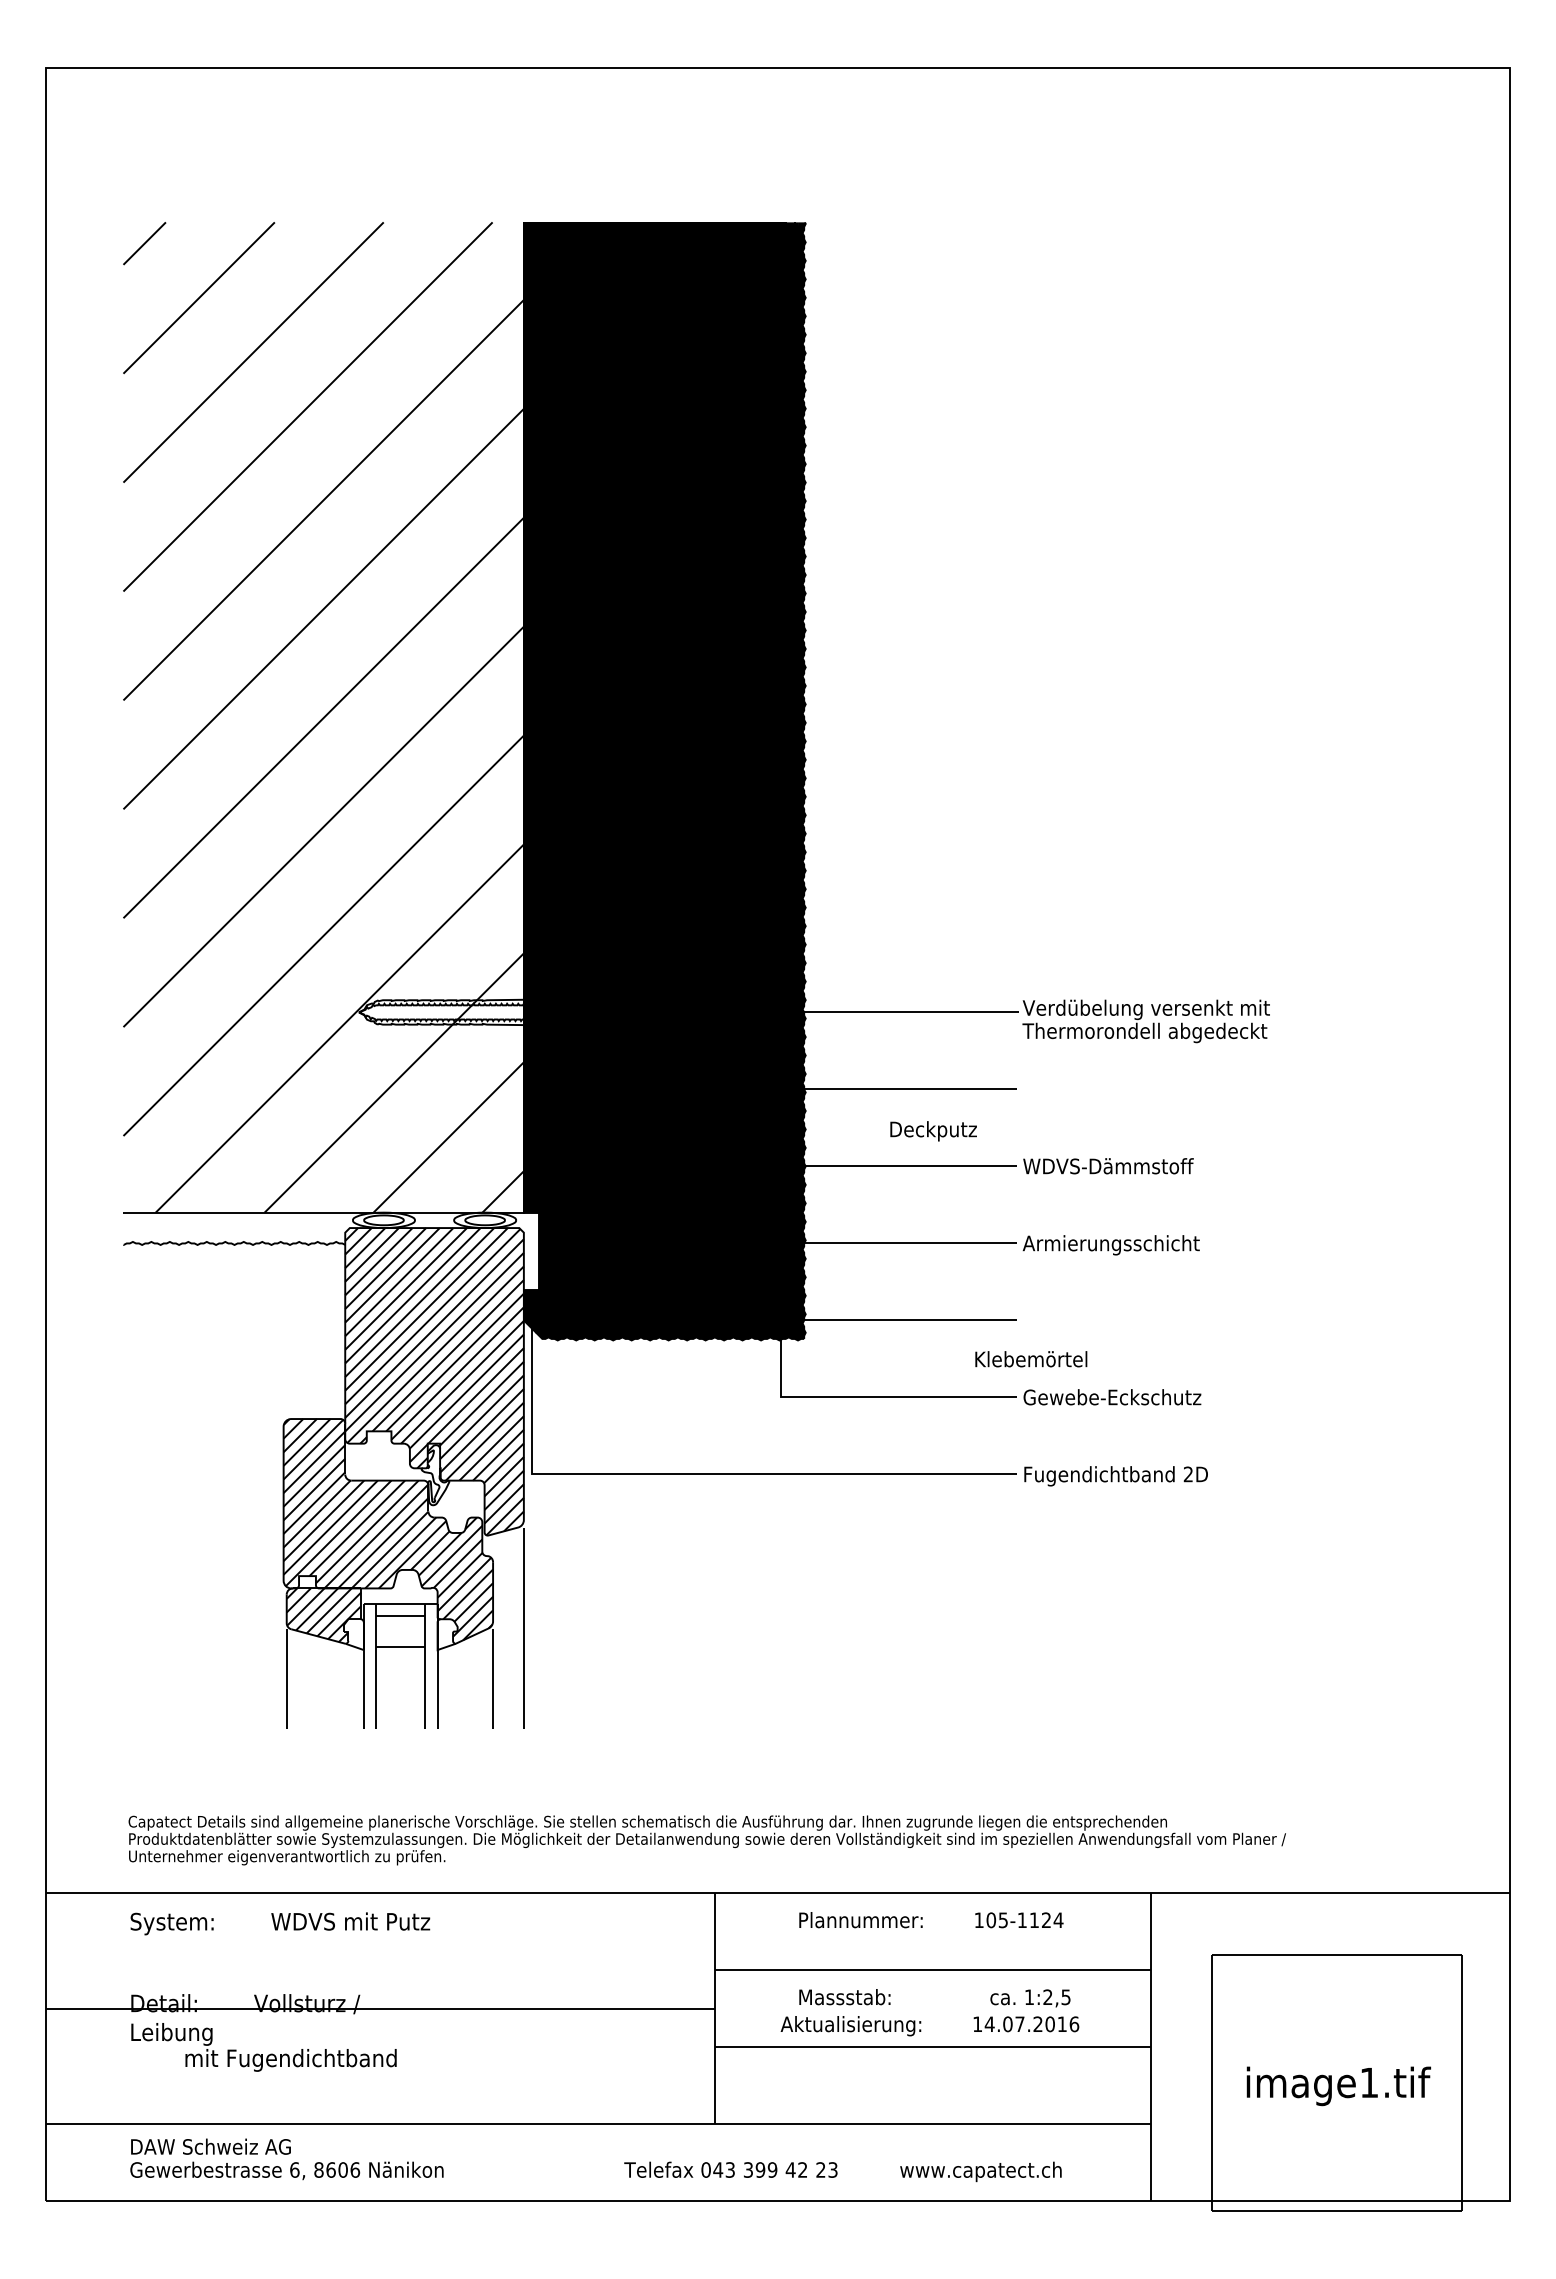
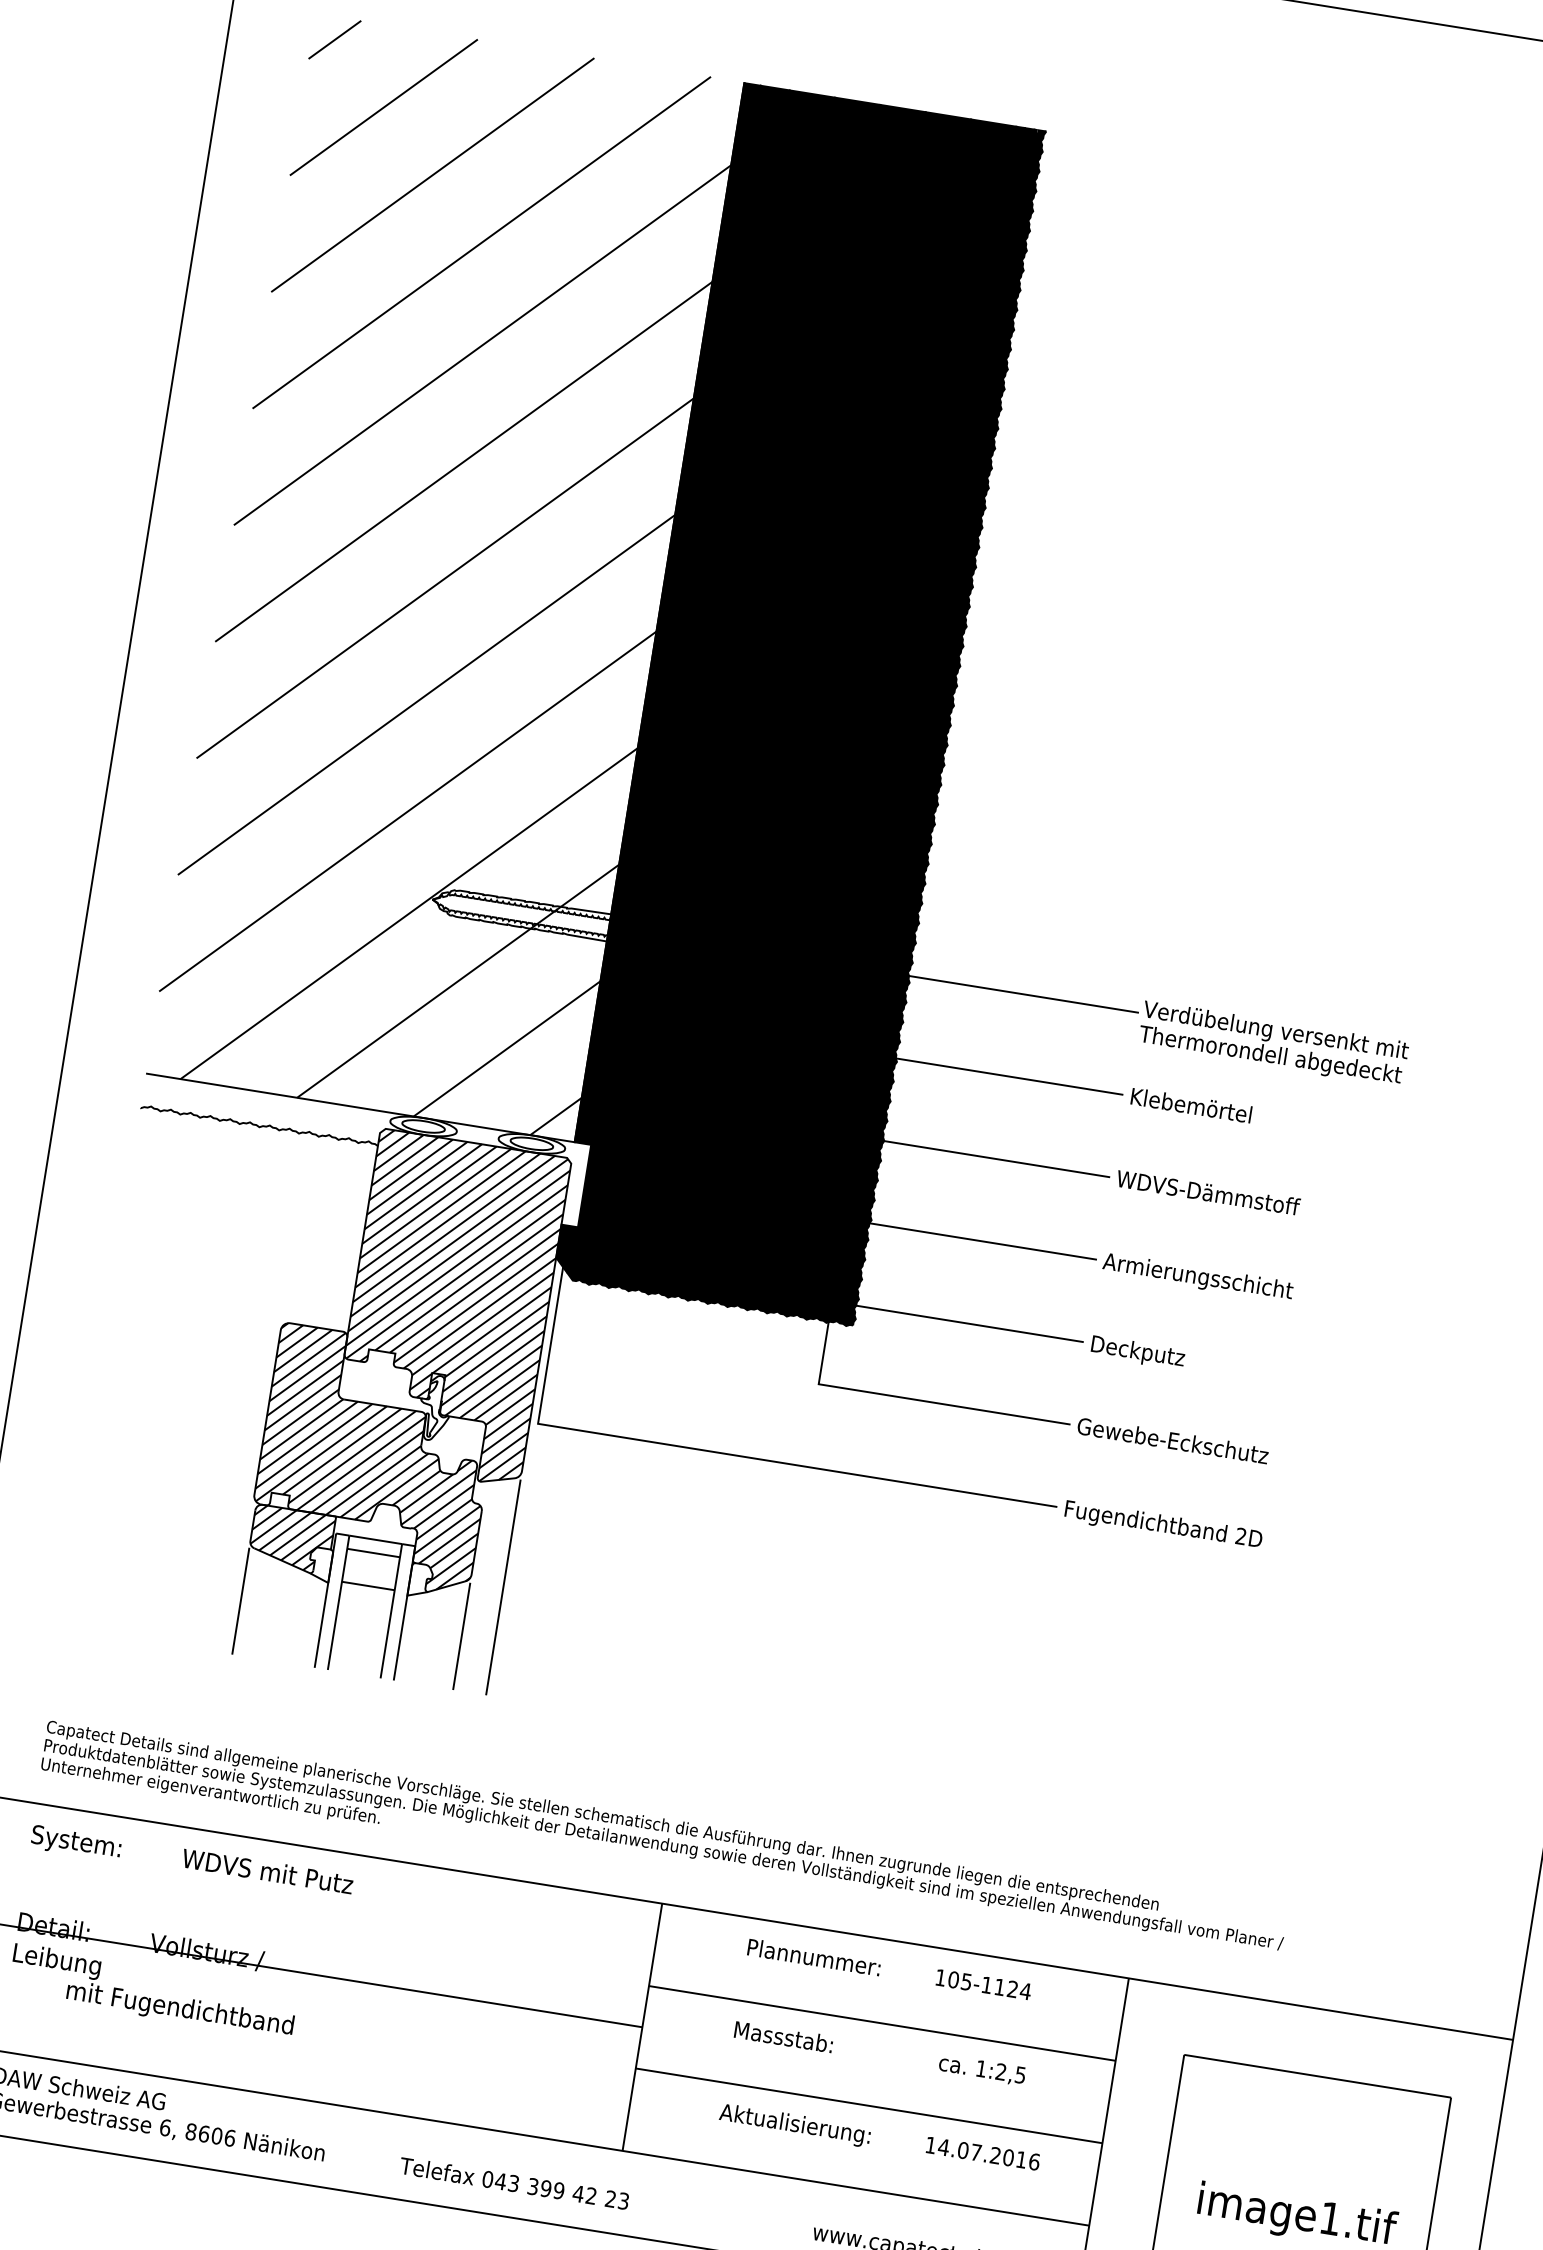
text: (933, 1131) -> (1137, 1353), moved
text: (1031, 1359) -> (1191, 1105), moved
text: (929, 2026) -> (878, 2139), moved
text: (730, 2169) -> (514, 2183), moved

